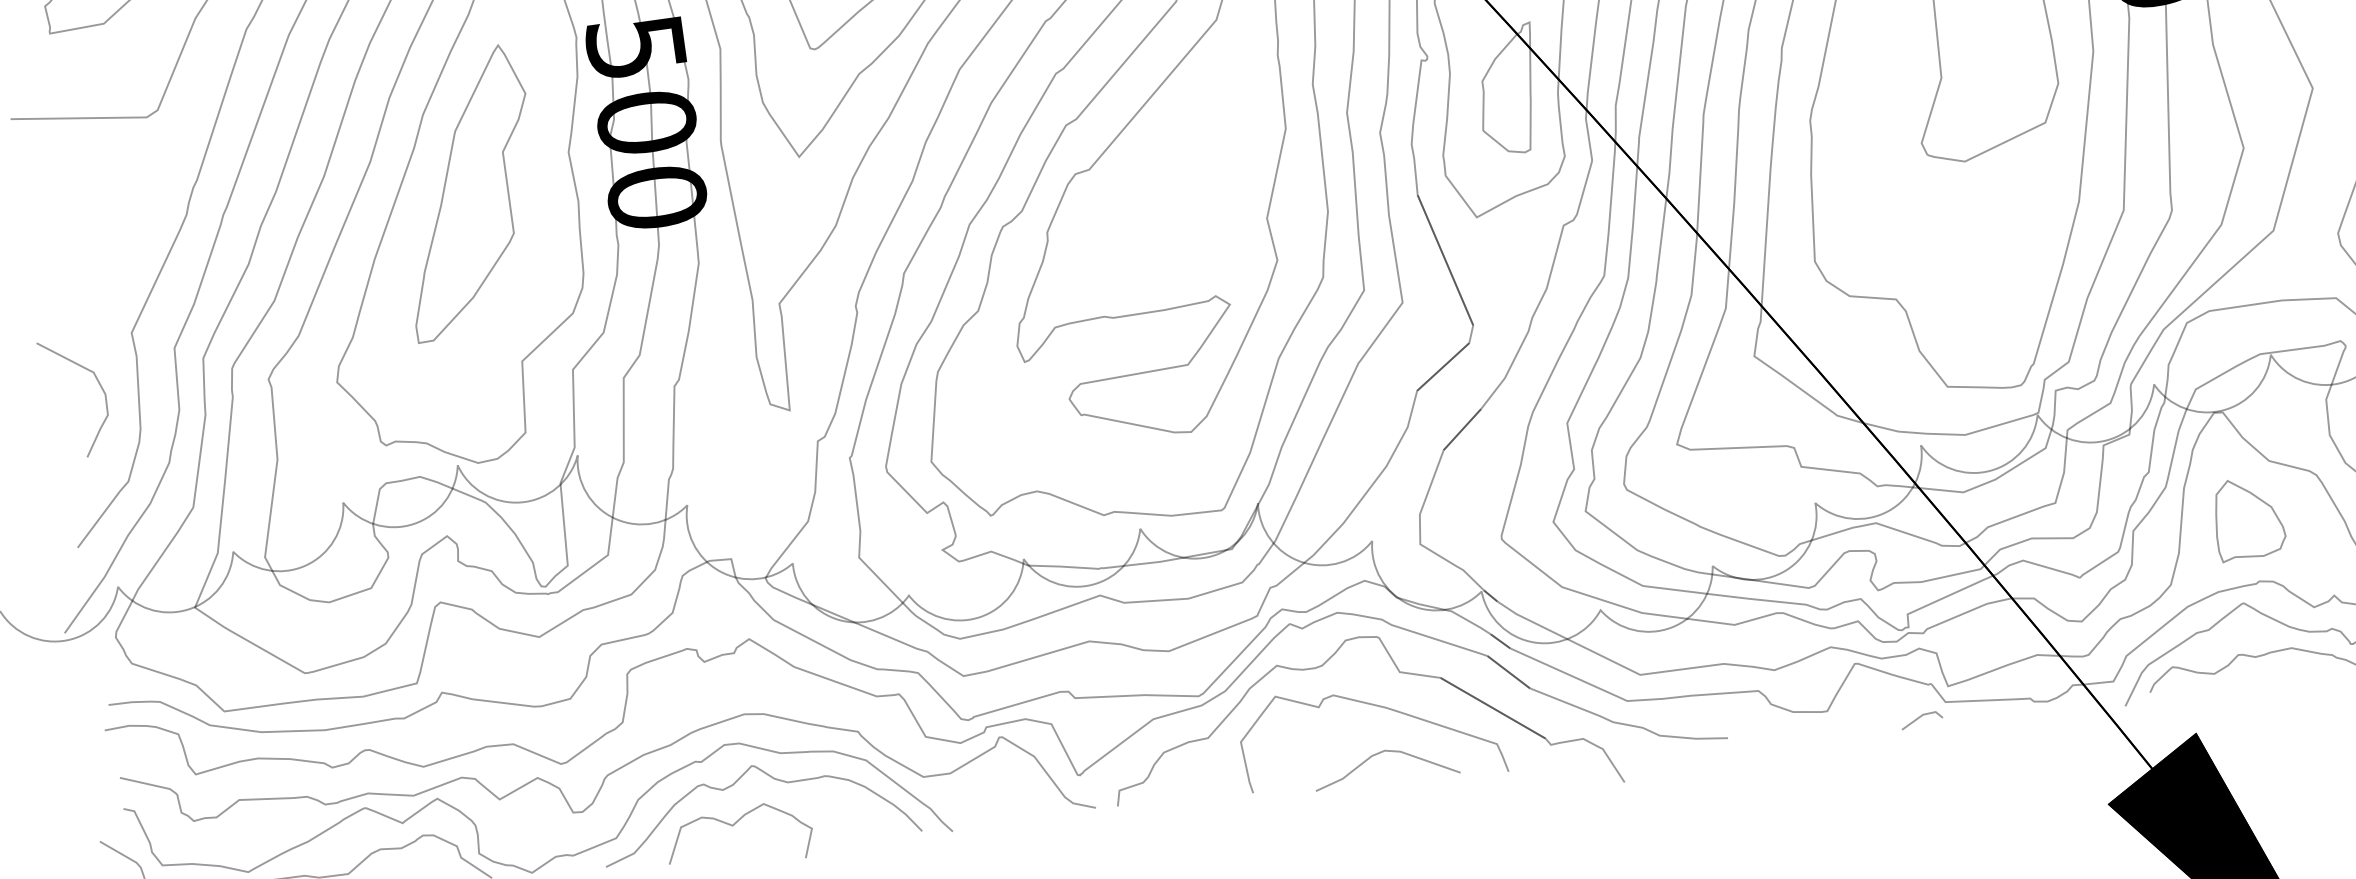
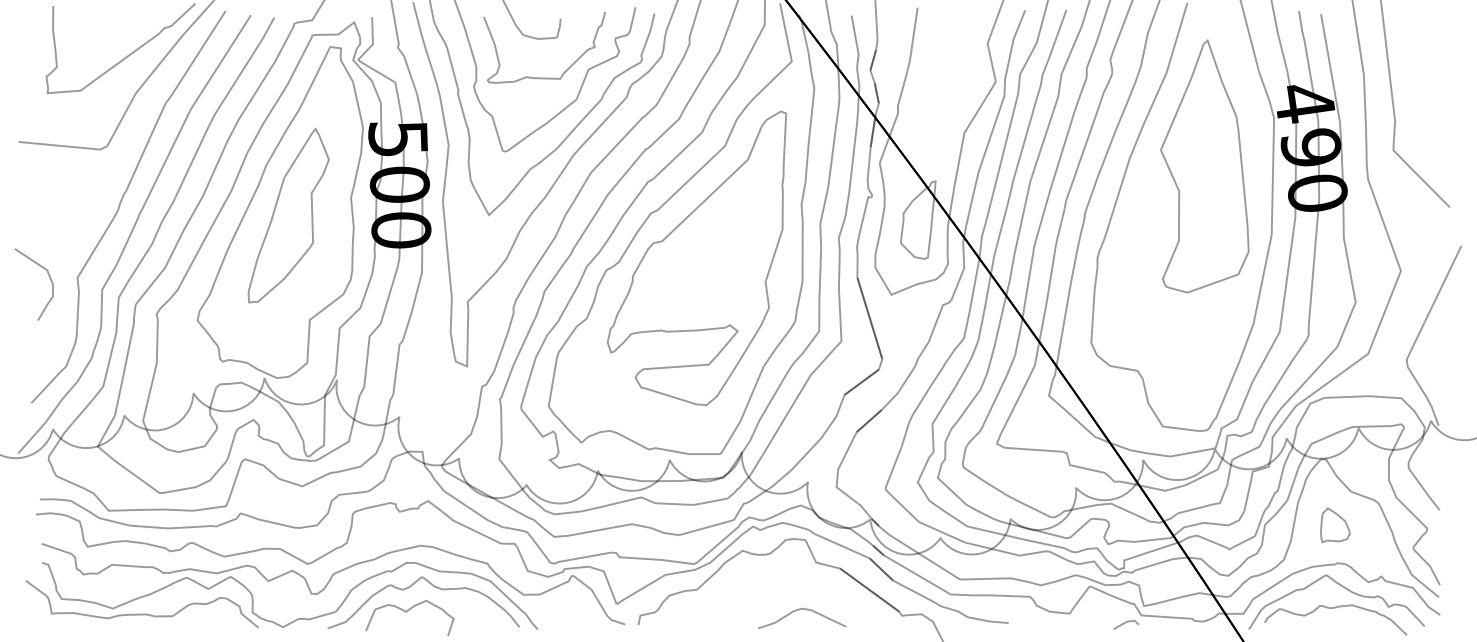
curve: (98, 385) -> (49, 278), moved
part: (2249, 519) -> (1335, 525), size x0.7
curve: (1379, 707) -> (801, 582), removed

